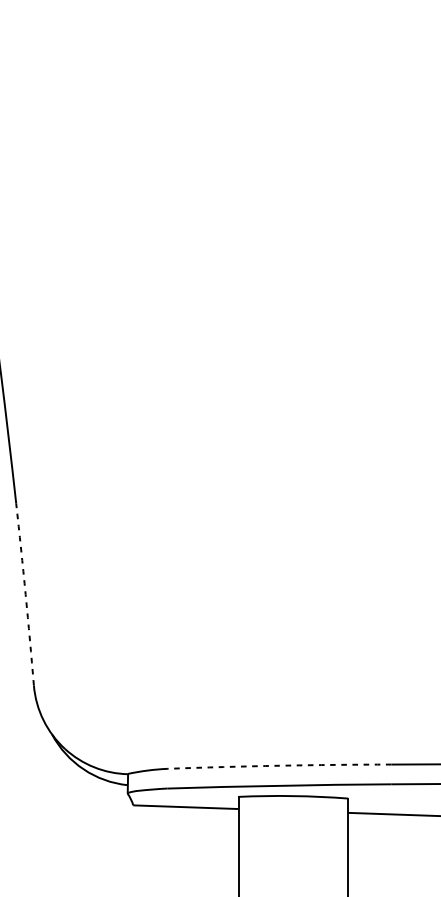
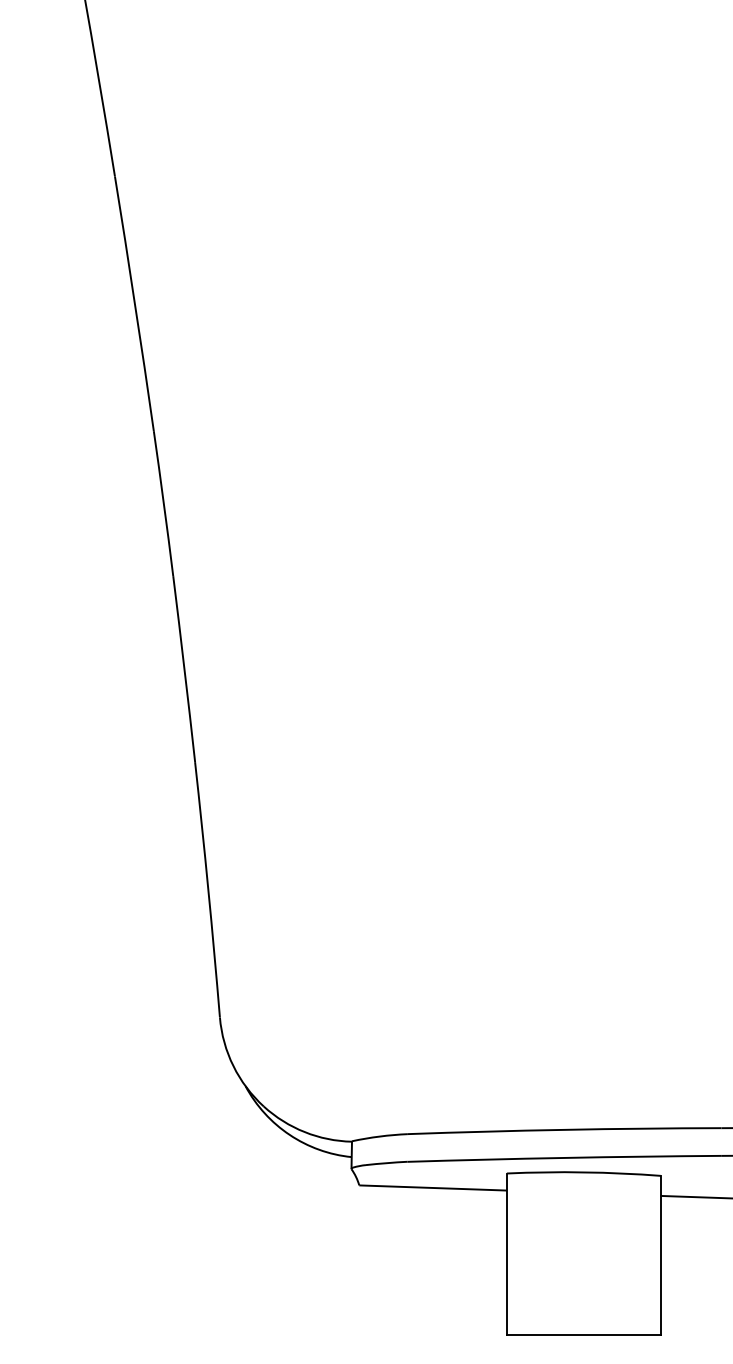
arc: (25, 594) -> (208, 889), dashed -> solid
arc: (279, 765) -> (564, 1129), dashed -> solid

